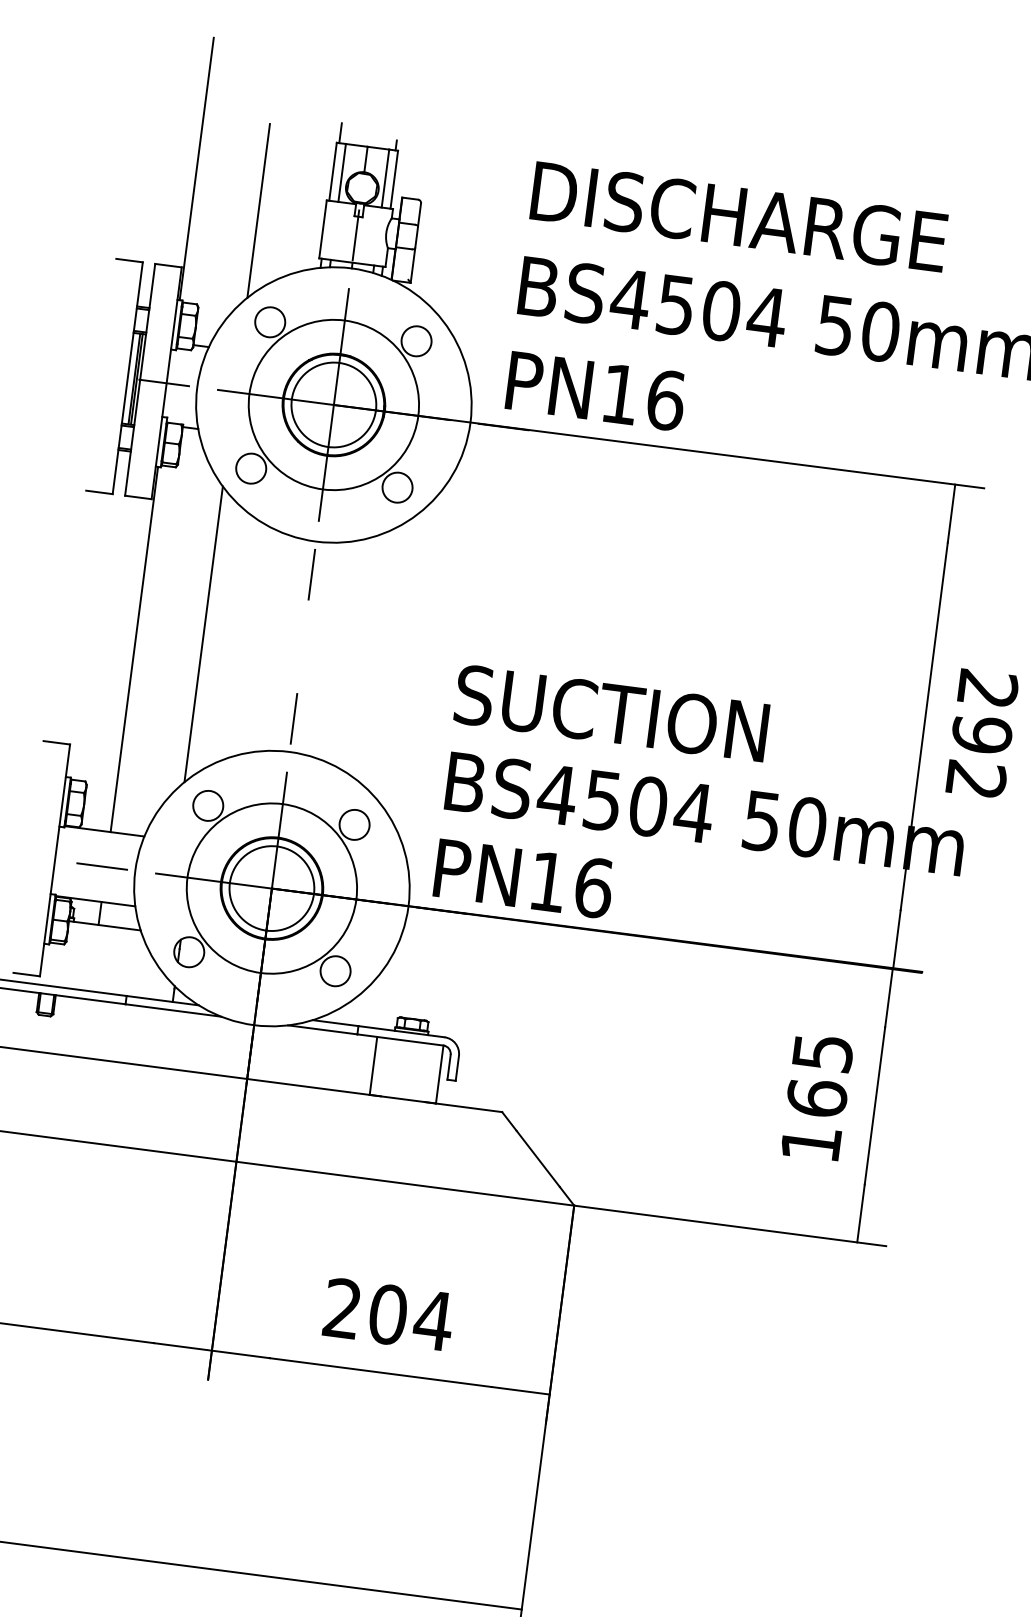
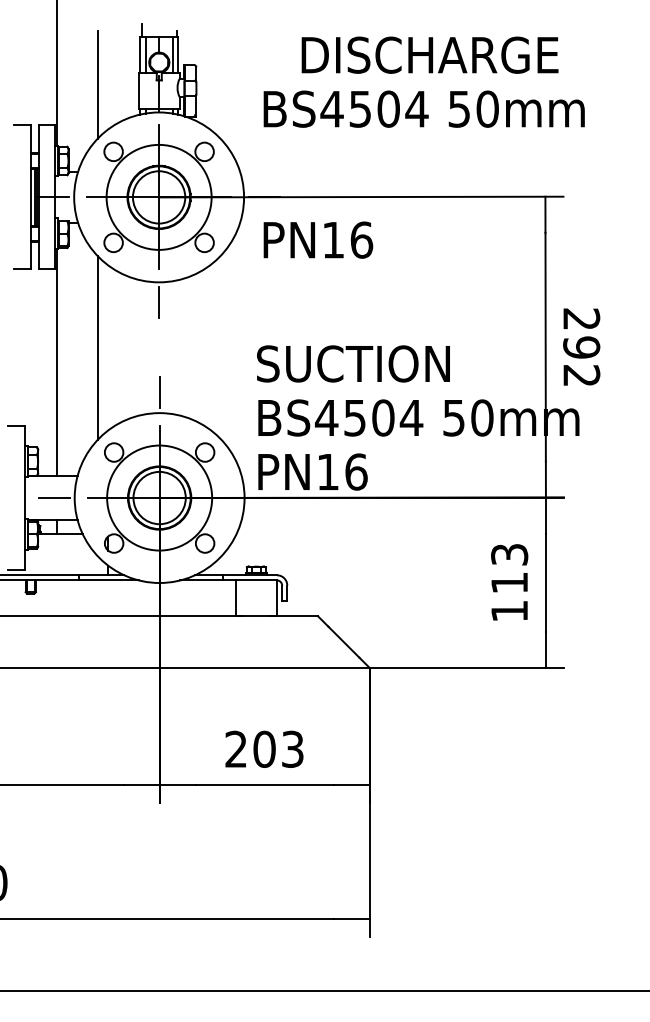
text: (738, 215) -> (429, 54), moved
text: (596, 390) -> (318, 239), moved
text: (819, 1074) -> (509, 568), 165 -> 113
text: (433, 1319) -> (292, 748), 204 -> 203

